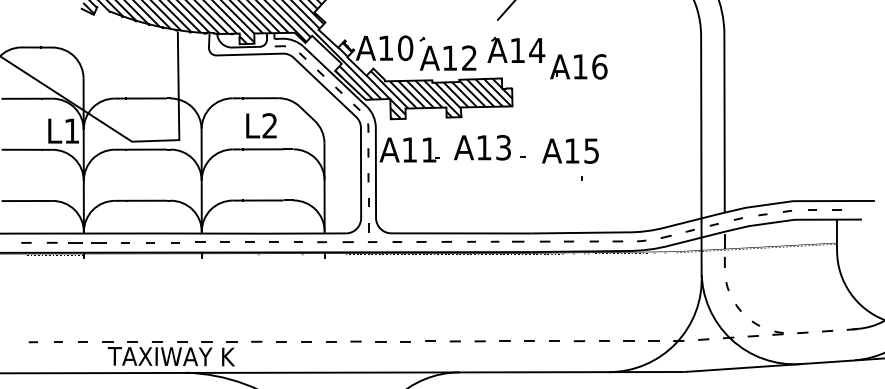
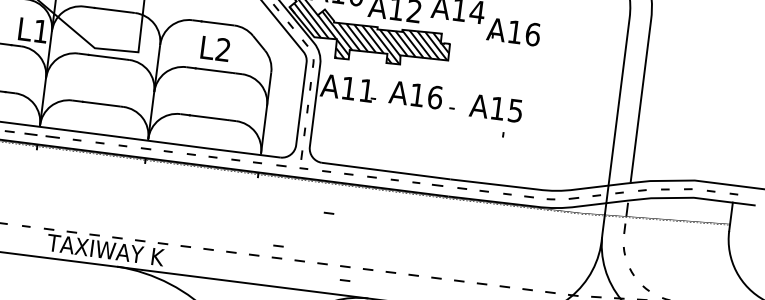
text: (503, 147) -> (435, 97), A13 -> A16
line: (405, 286) -> (328, 213), added
line: (355, 328) -> (278, 245), added
line: (431, 356) -> (344, 280), added

